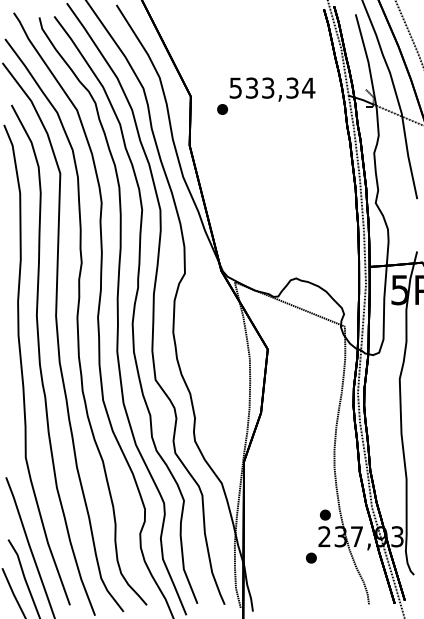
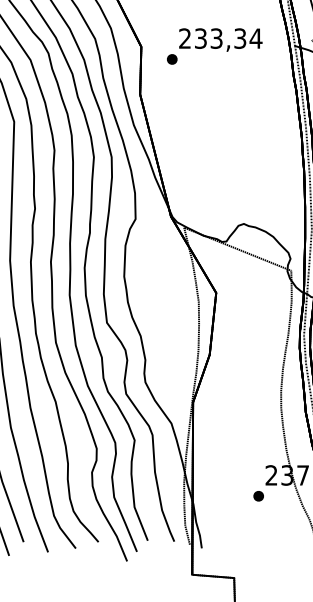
text: (235, 87) -> (184, 38), 533,34 -> 233,34
part: (325, 514) -> (272, 453), removed

